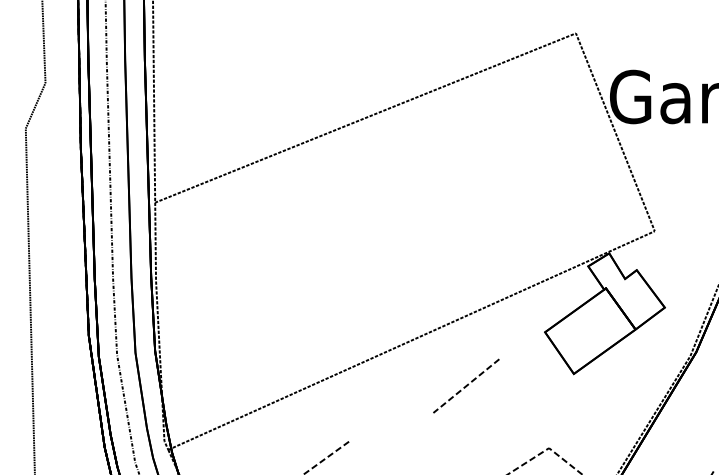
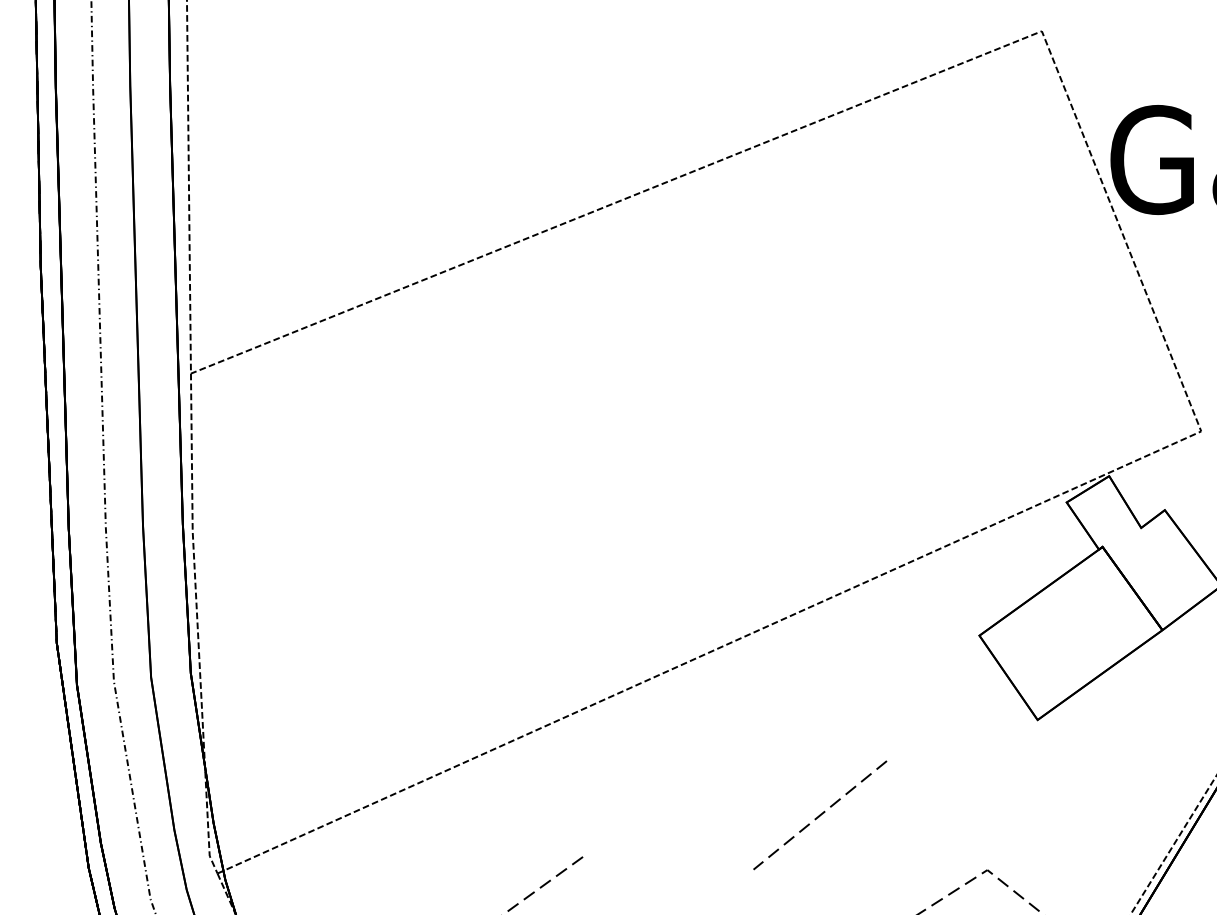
line: (466, 385) -> (820, 814), moved

